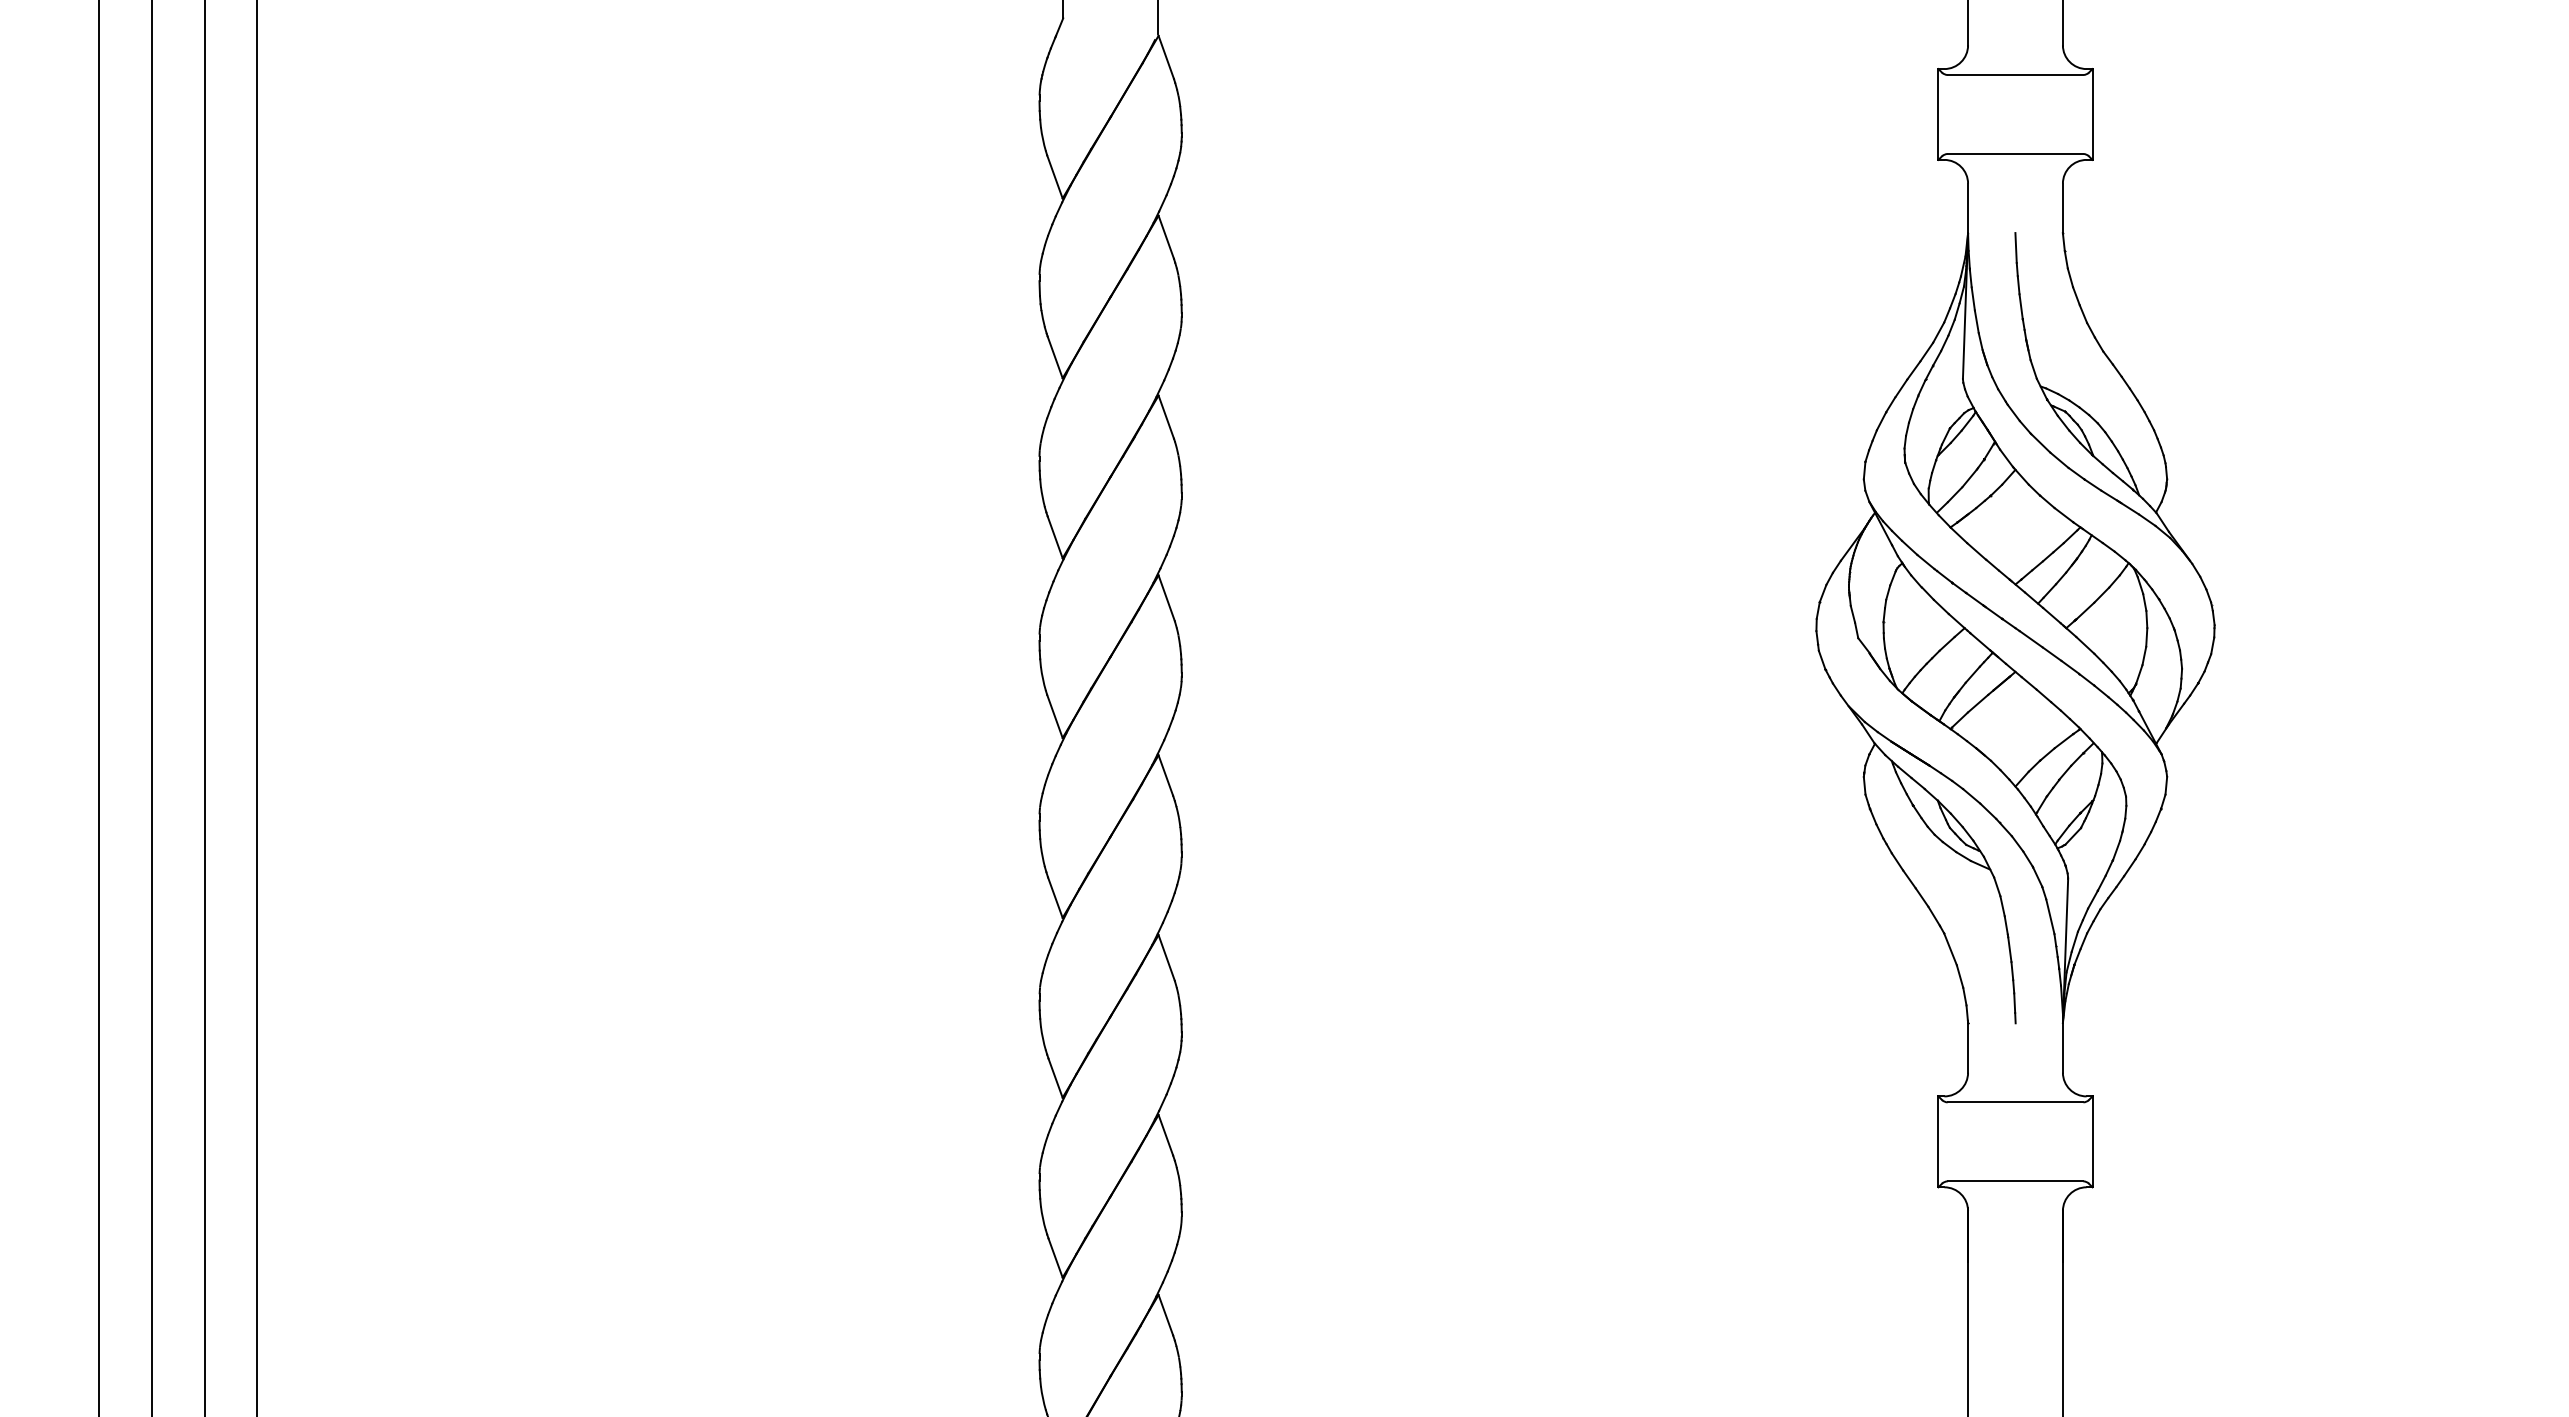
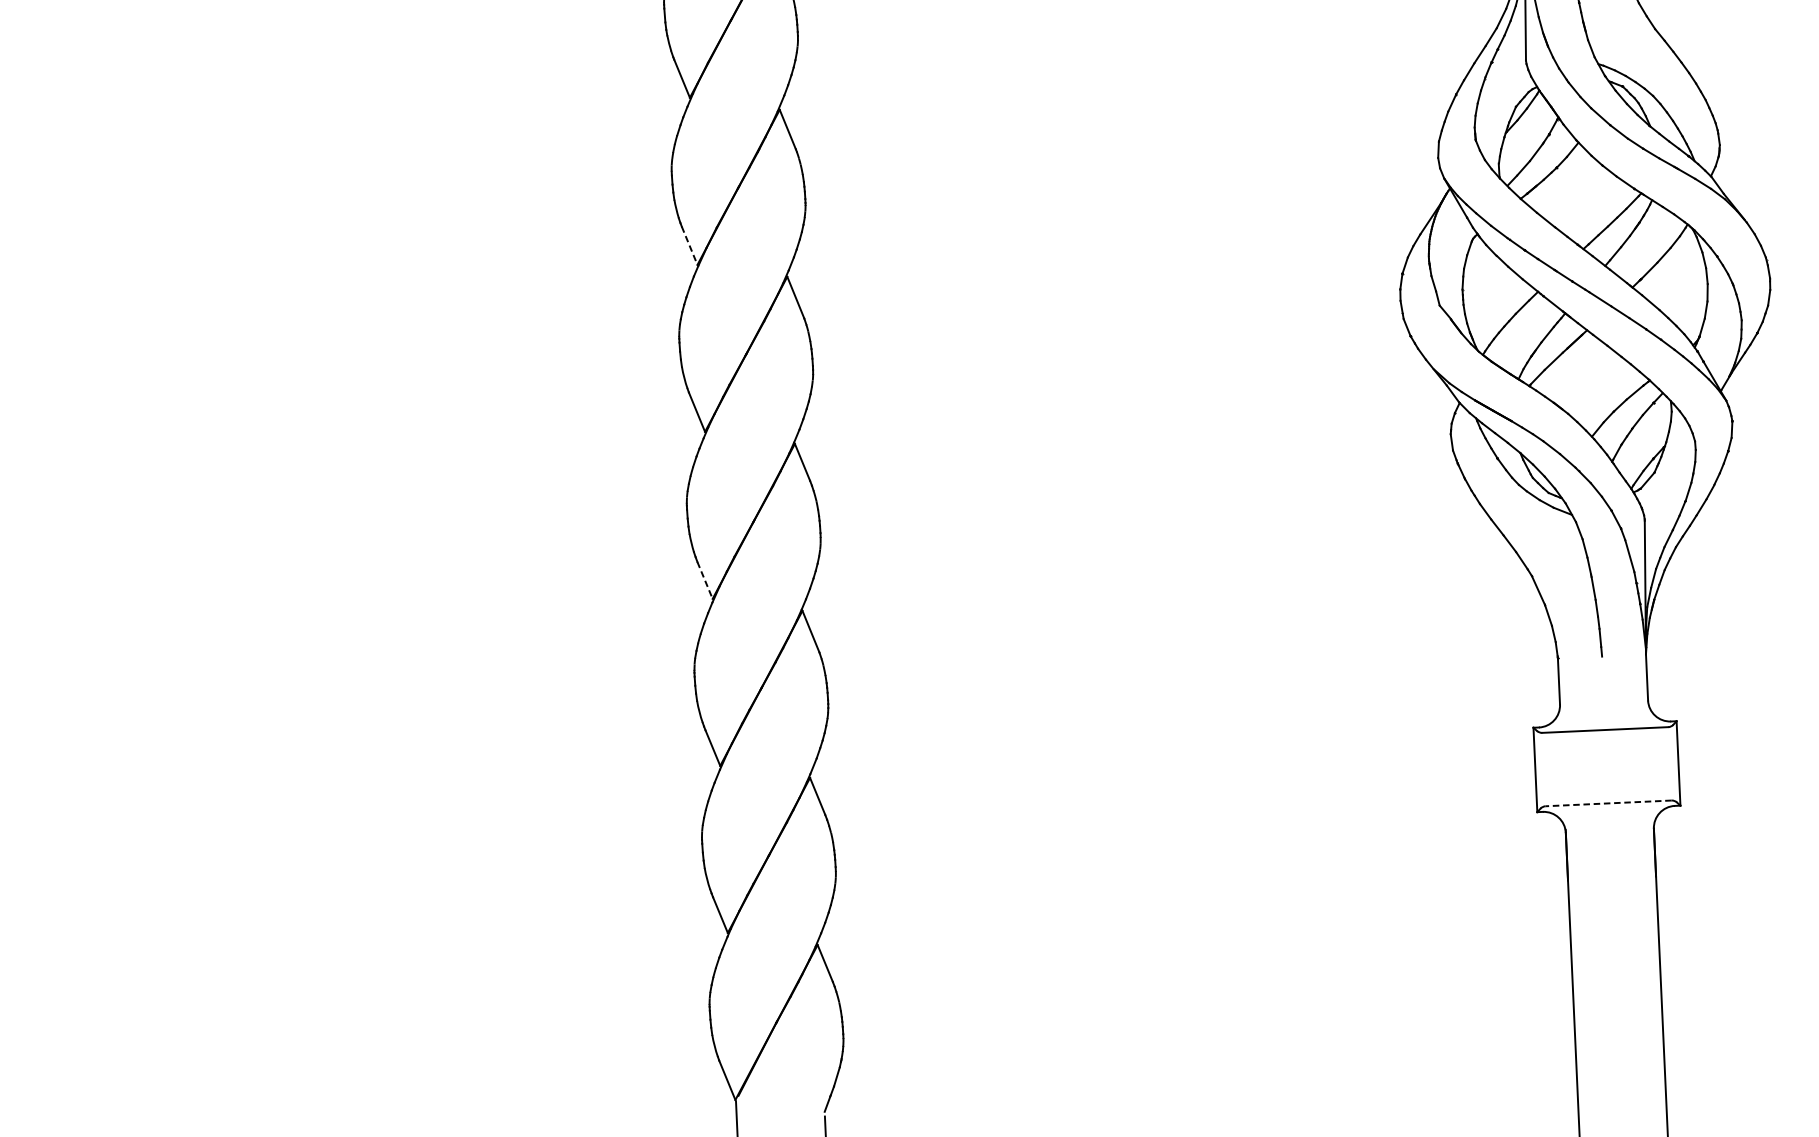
line: (1055, 537) -> (689, 245), solid -> dashed
line: (1055, 897) -> (705, 580), solid -> dashed
line: (2015, 1181) -> (1608, 803), solid -> dashed

